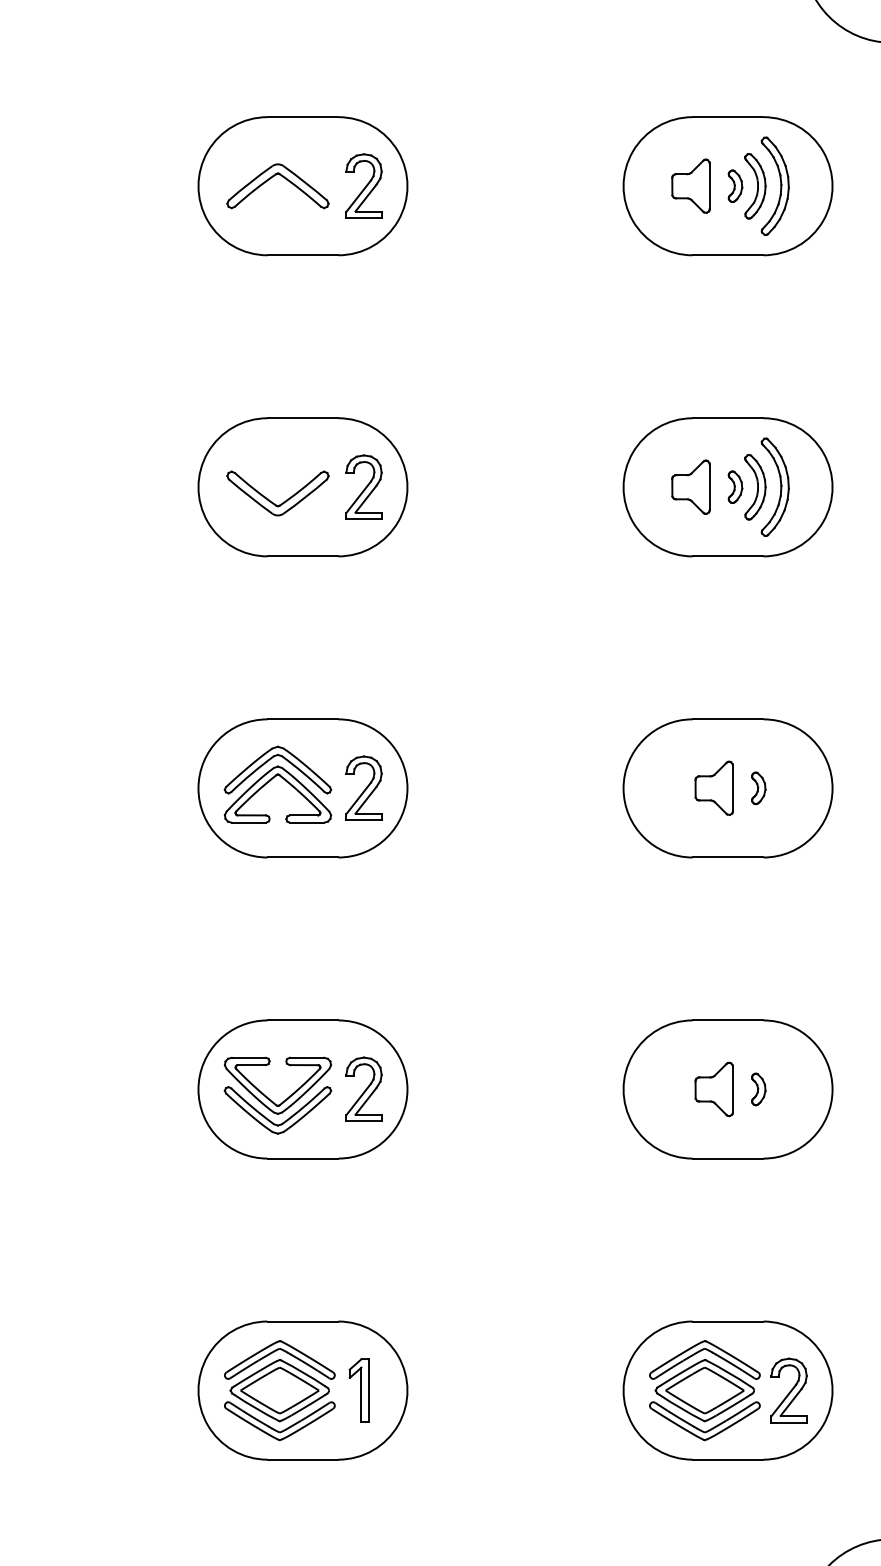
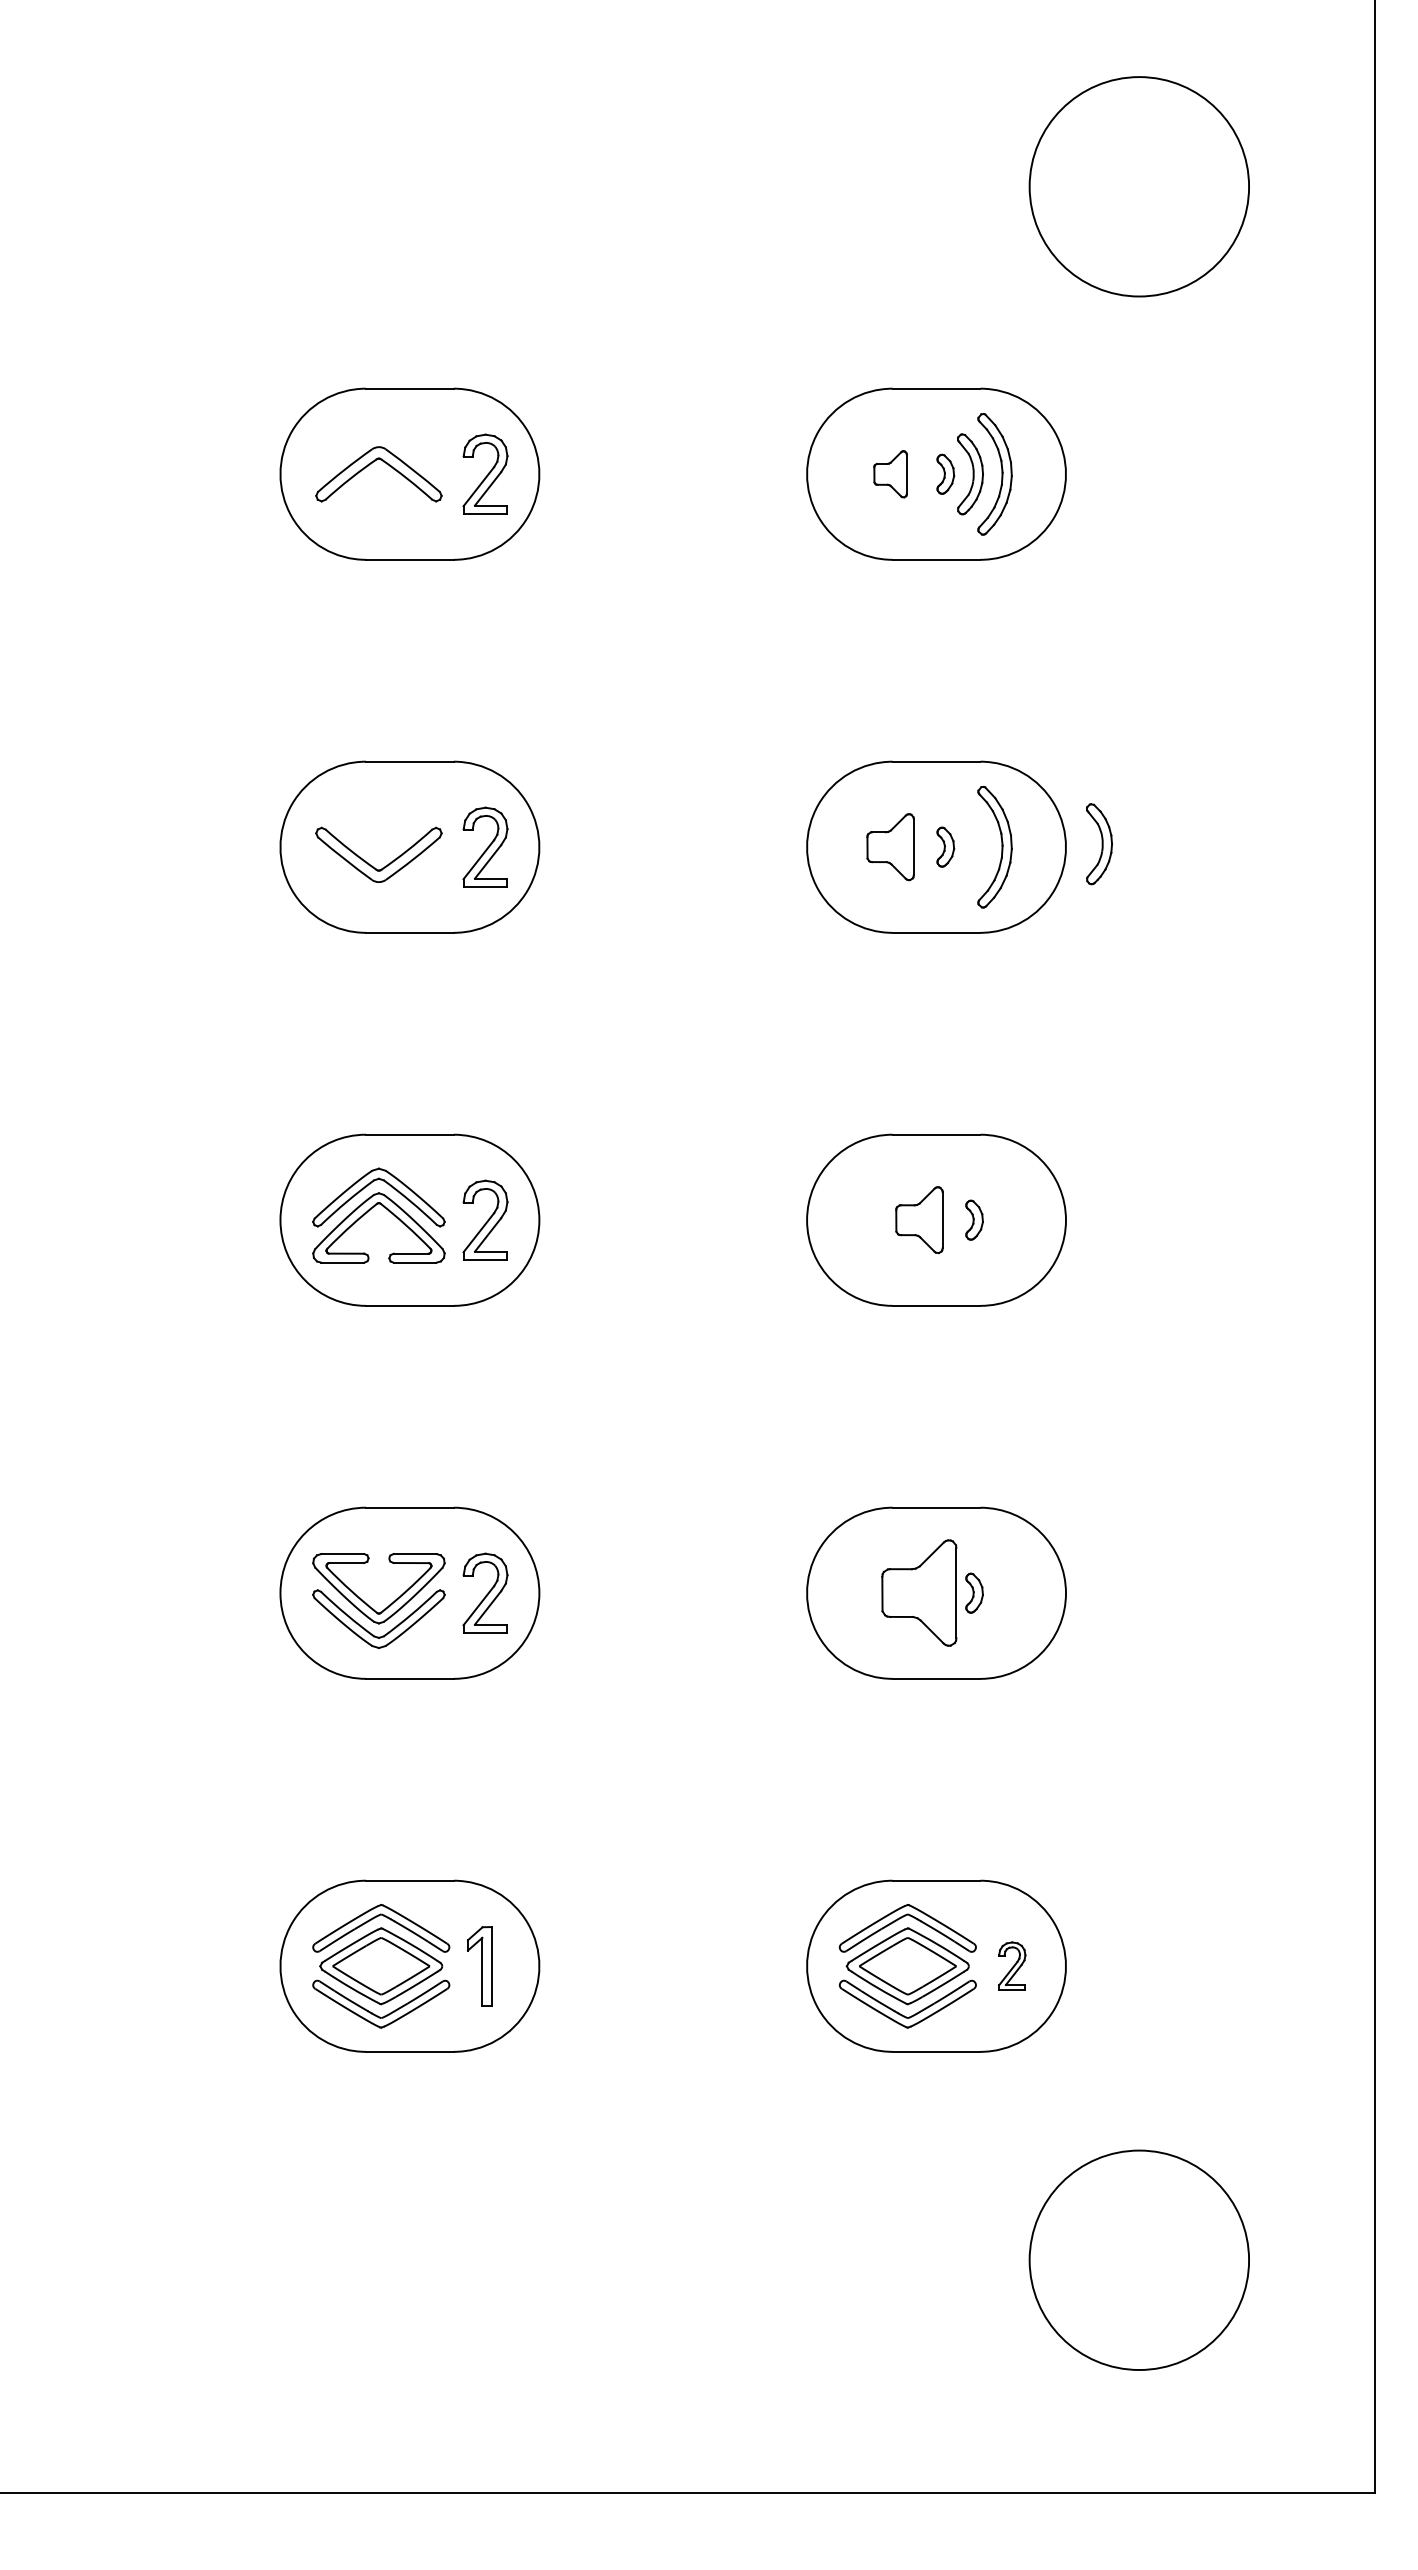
part: (690, 186) -> (890, 474), size x0.7
part: (755, 487) -> (1099, 844), moved
part: (714, 1089) -> (919, 1593), size x1.6
part: (789, 1389) -> (1012, 1965), size x0.6

